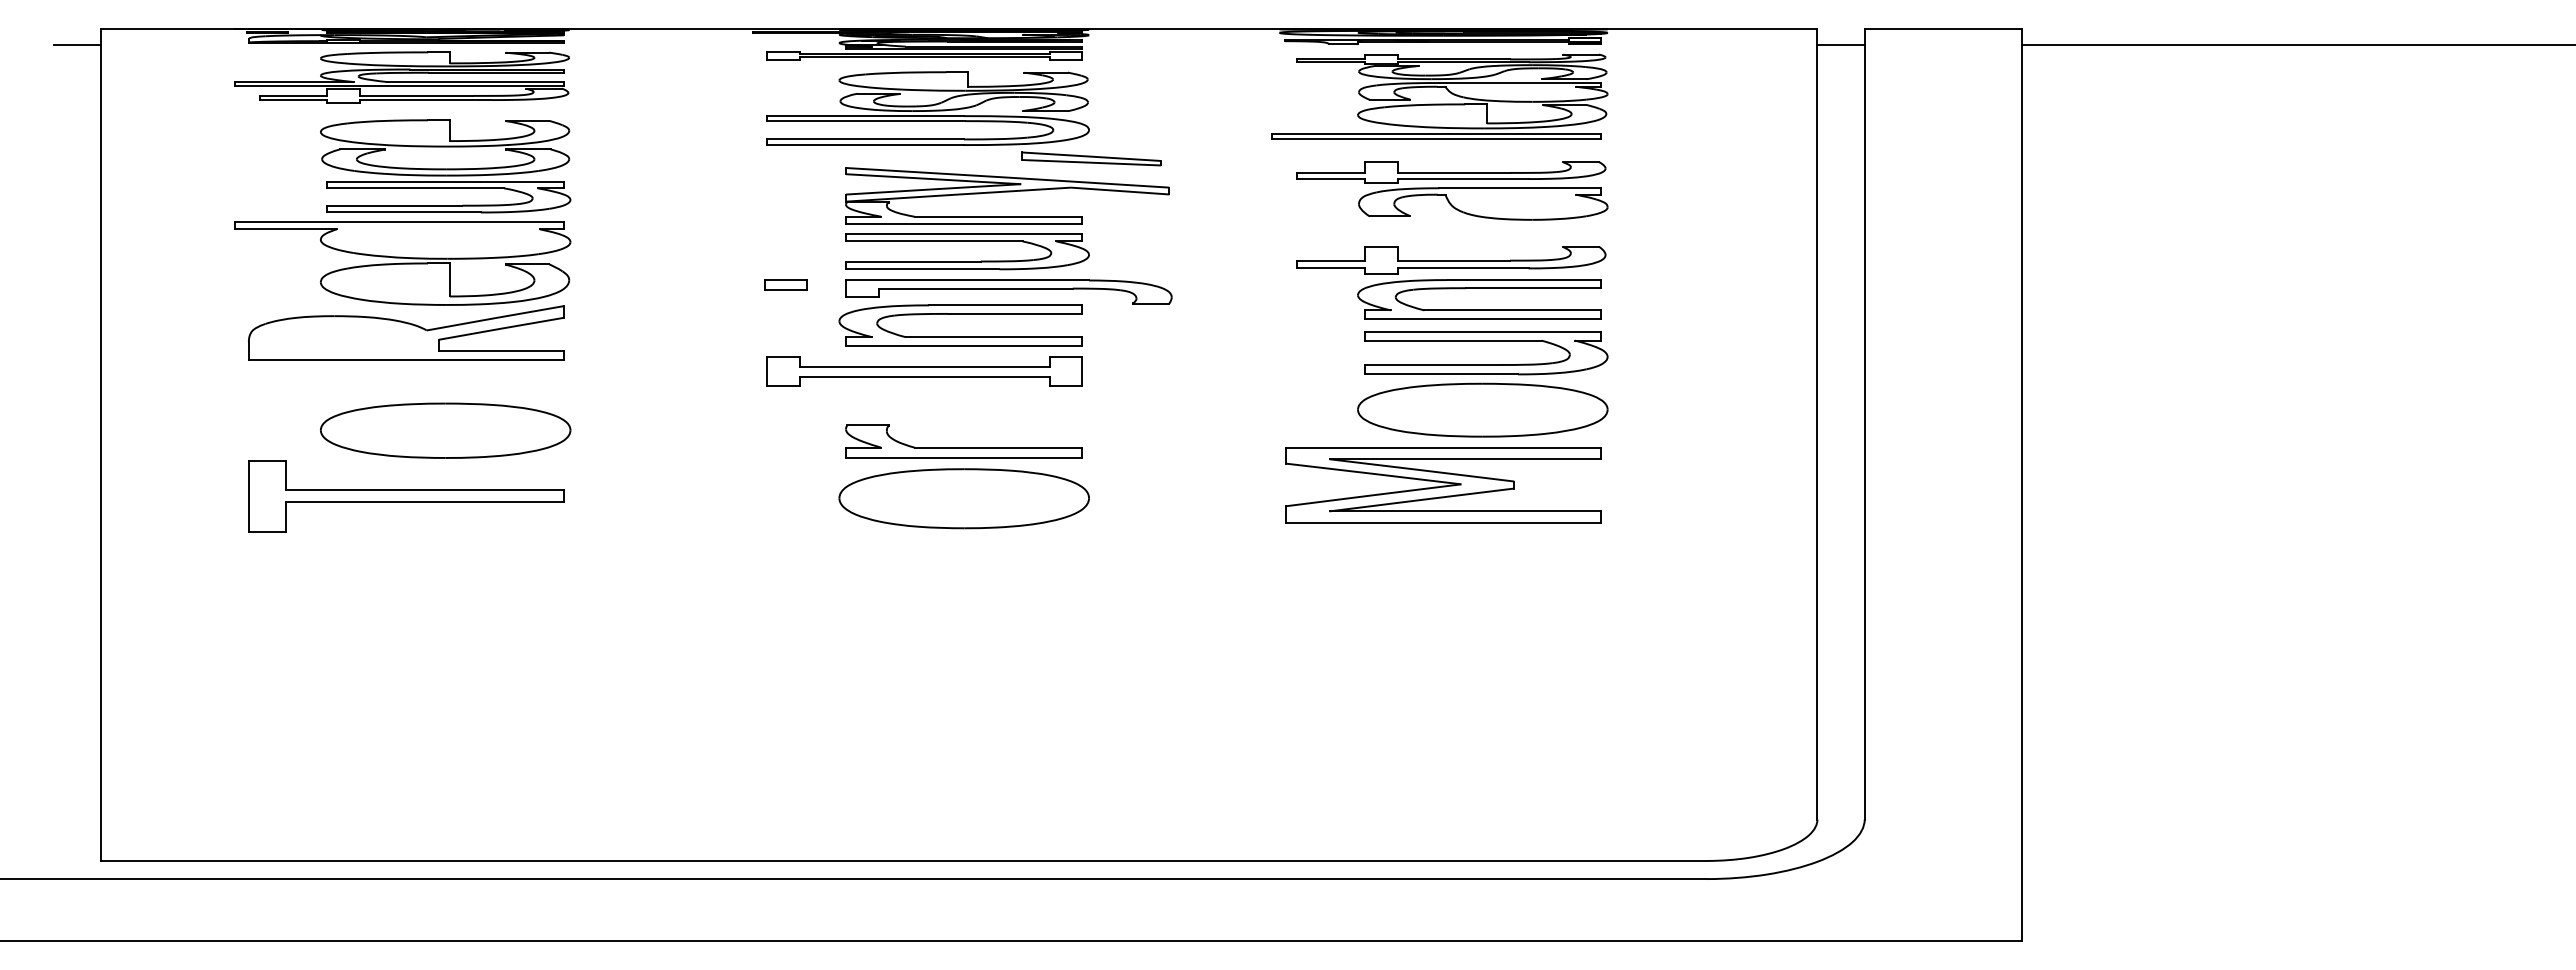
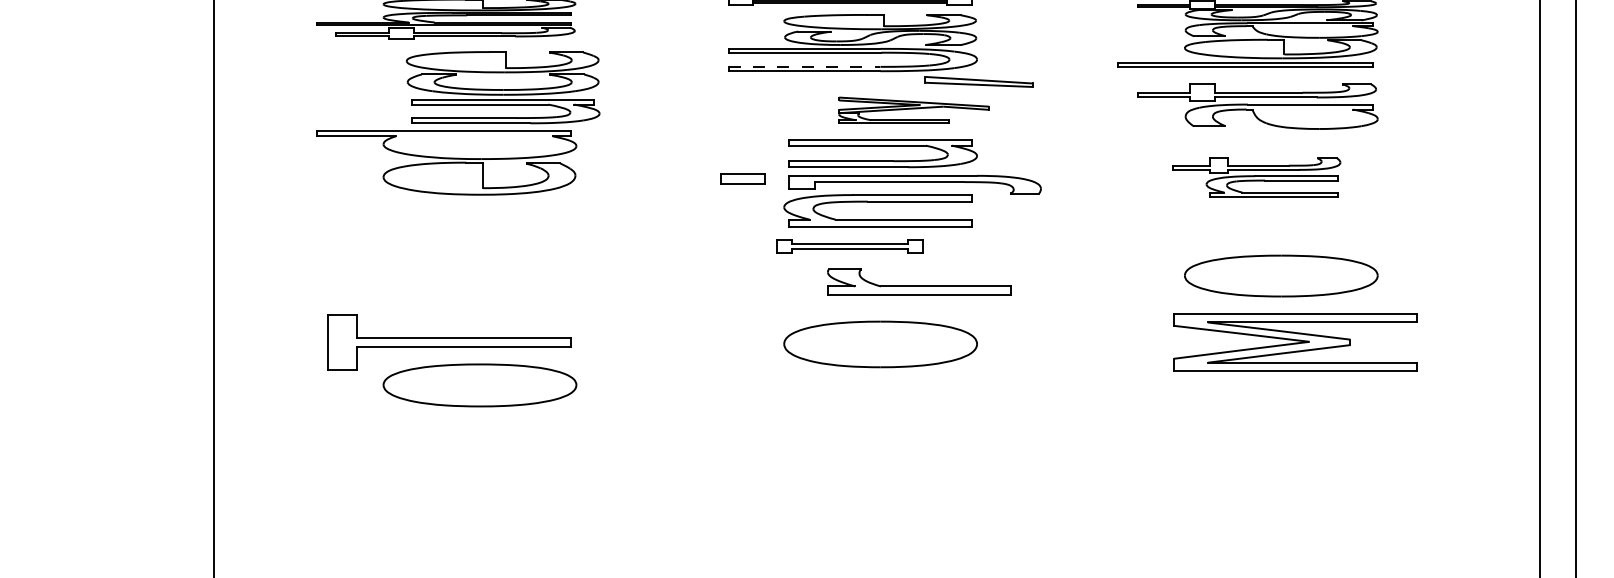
line: (866, 139) -> (805, 66), solid -> dashed
part: (445, 166) -> (503, 87), moved
part: (1007, 195) -> (914, 110), size x0.6
part: (1451, 282) -> (1257, 177), size x0.7
part: (785, 284) -> (742, 178), size x1.4
part: (406, 332) -> (449, 216), removed
part: (1486, 364) -> (1284, 240), removed
part: (924, 371) -> (849, 246), size x0.6
part: (445, 430) -> (479, 385), moved
part: (963, 441) -> (918, 281), moved
part: (1443, 485) -> (1295, 342), moved

